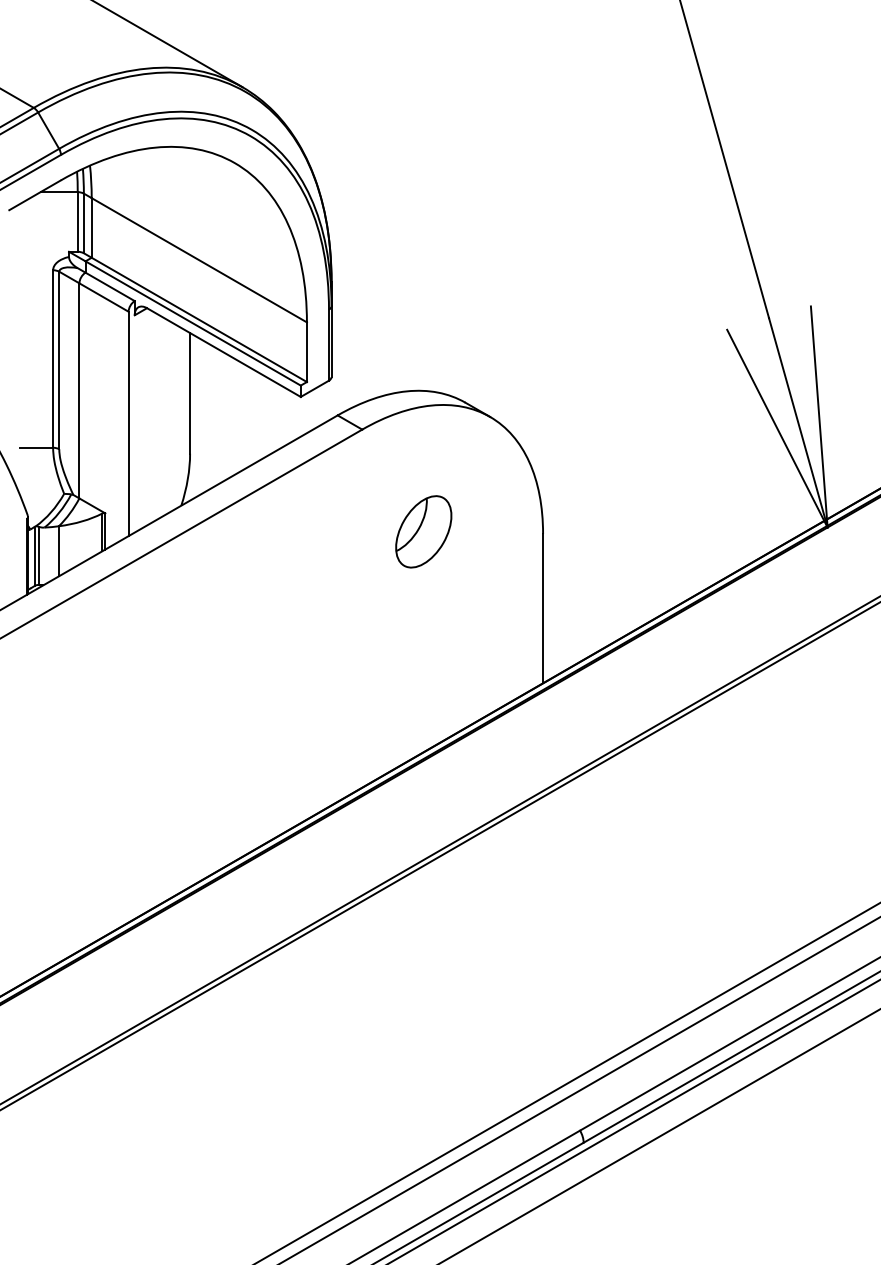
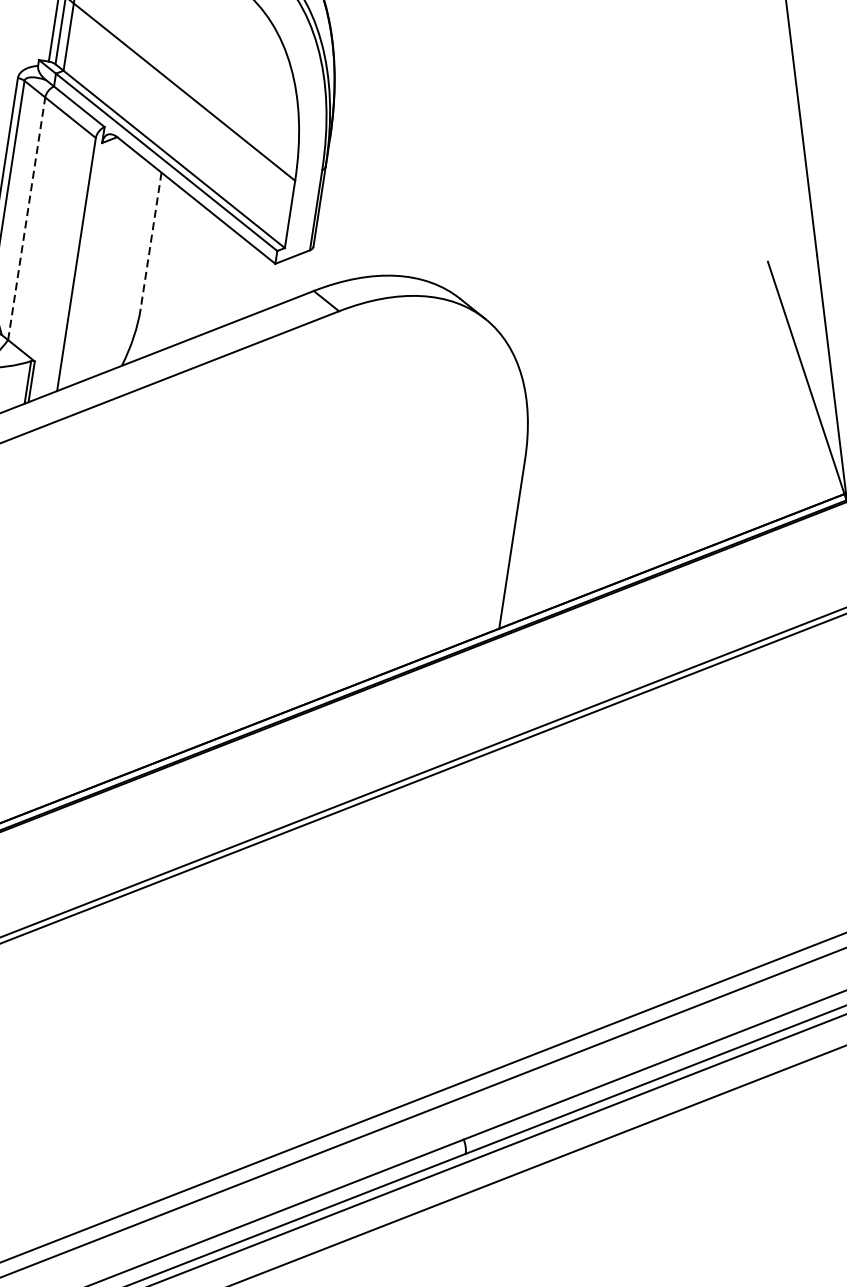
line: (79, 390) -> (26, 218), solid -> dashed
line: (190, 393) -> (151, 240), solid -> dashed
part: (423, 531) -> (390, 436), removed

